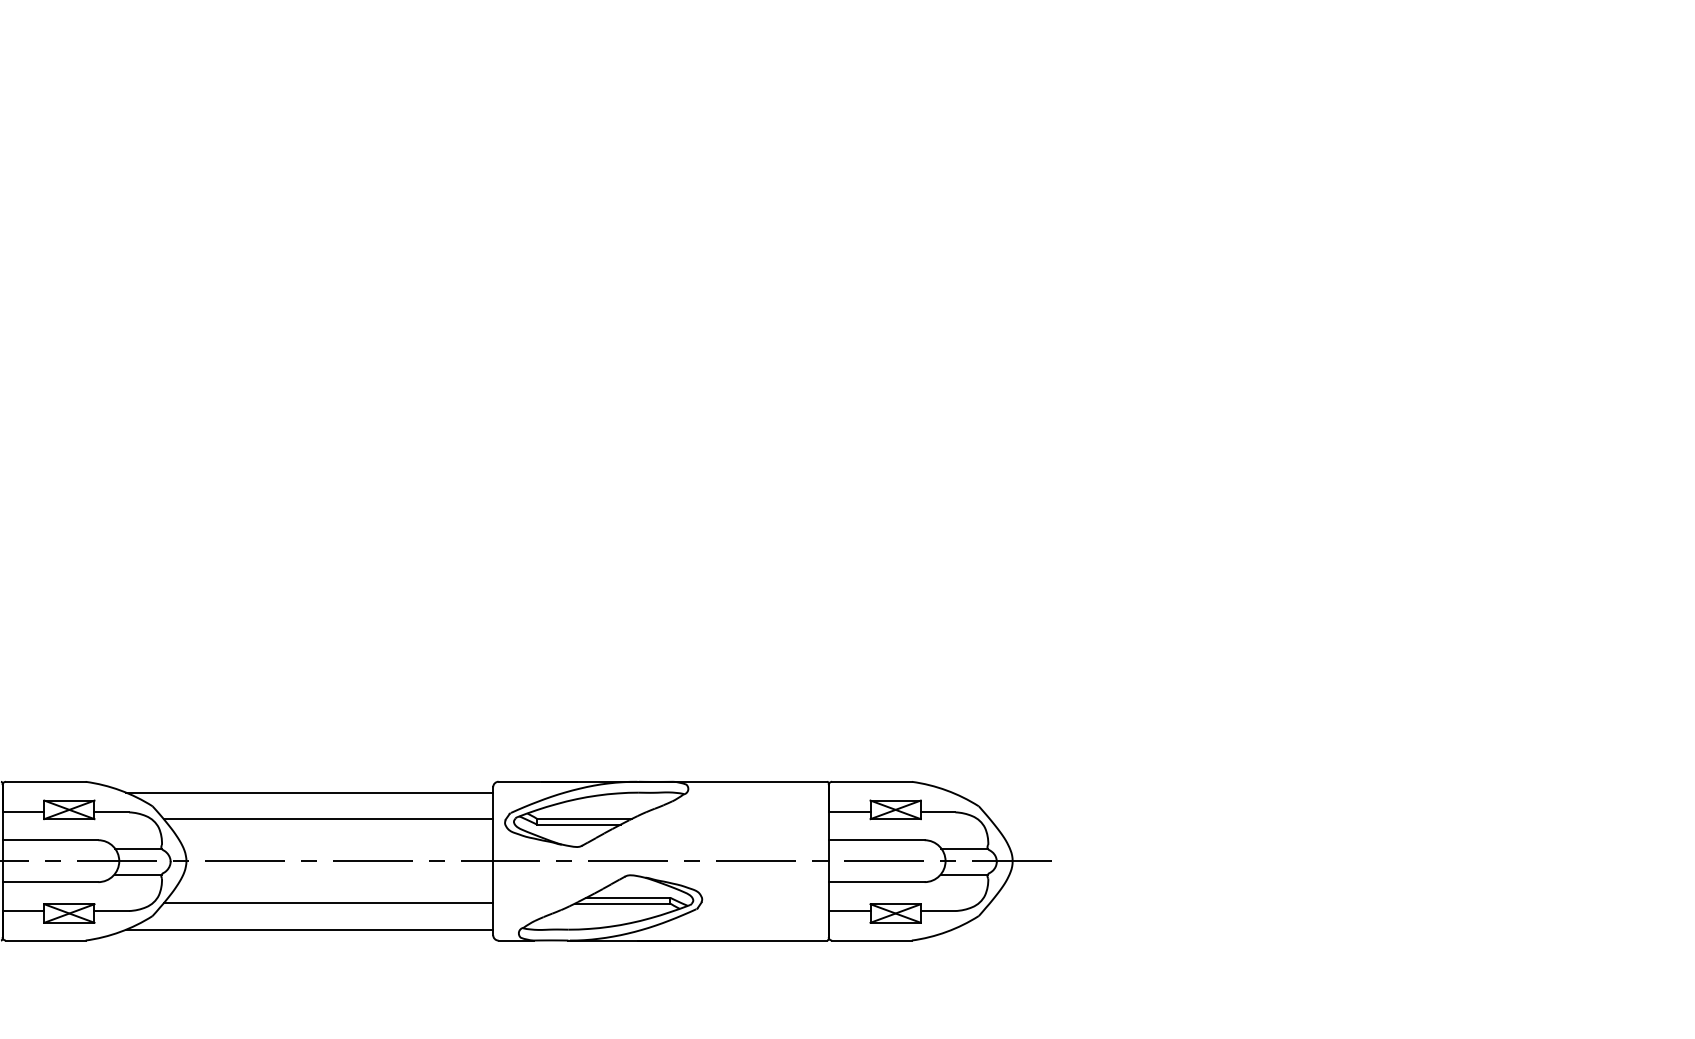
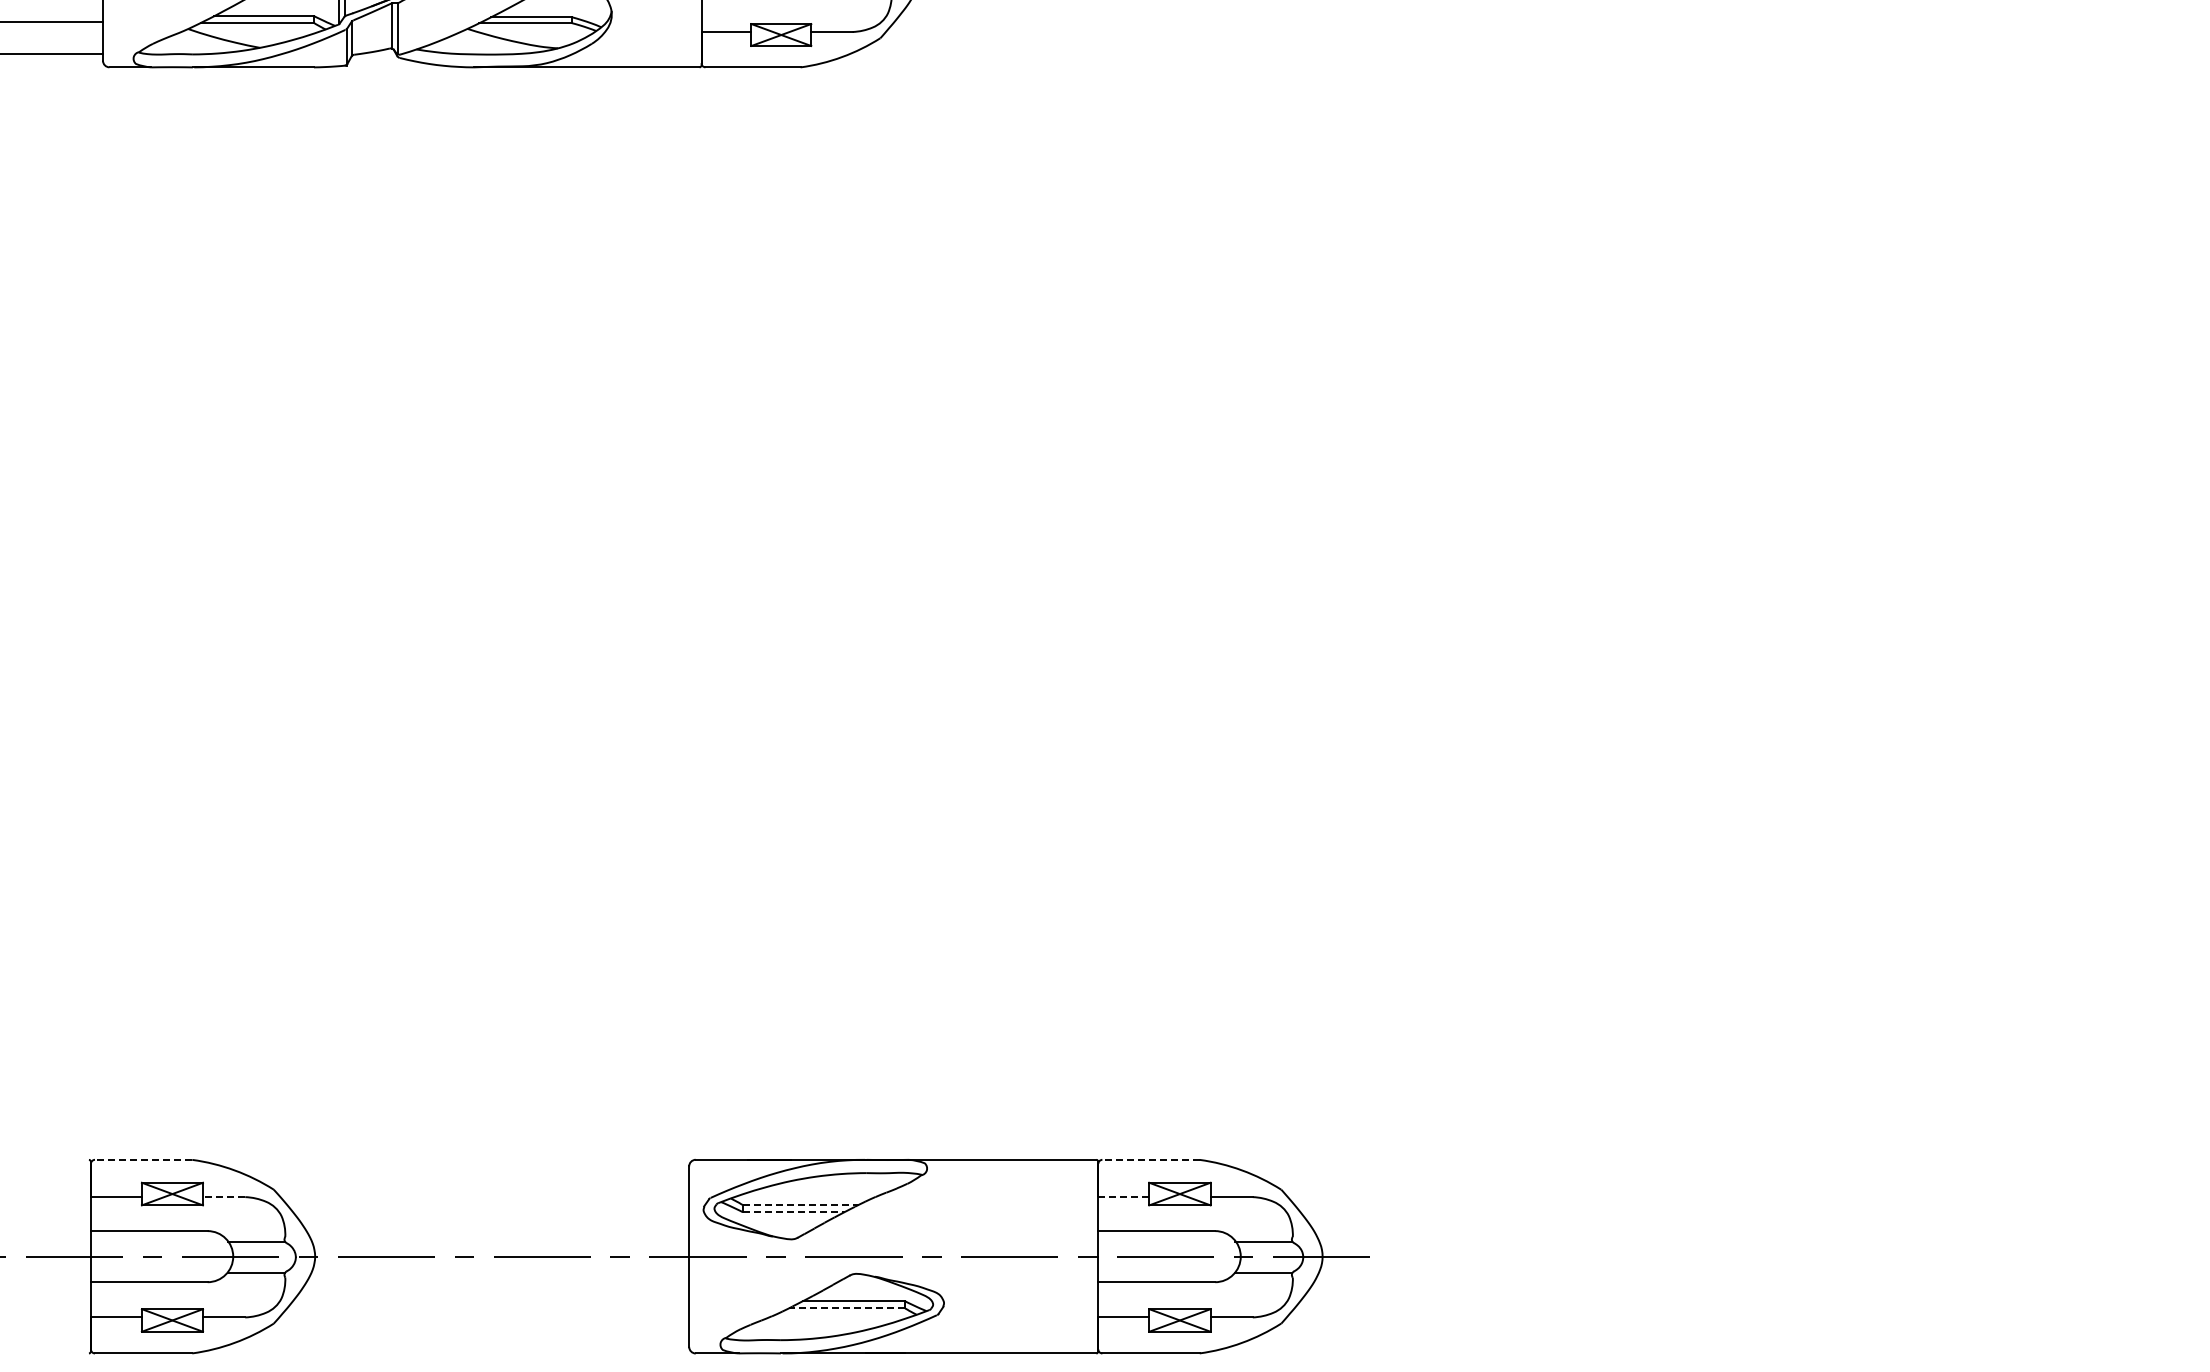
line: (45, 781) -> (143, 1159), solid -> dashed
line: (872, 781) -> (1151, 1159), solid -> dashed
line: (309, 792) -> (465, 1173), removed
line: (111, 812) -> (223, 1197), solid -> dashed
line: (849, 812) -> (1123, 1197), solid -> dashed
line: (585, 818) -> (801, 1204), solid -> dashed
line: (328, 819) -> (488, 1205), removed
line: (579, 824) -> (794, 1212), solid -> dashed
line: (328, 902) -> (488, 1307), removed
line: (622, 903) -> (846, 1308), solid -> dashed
line: (309, 929) -> (465, 1340), removed

